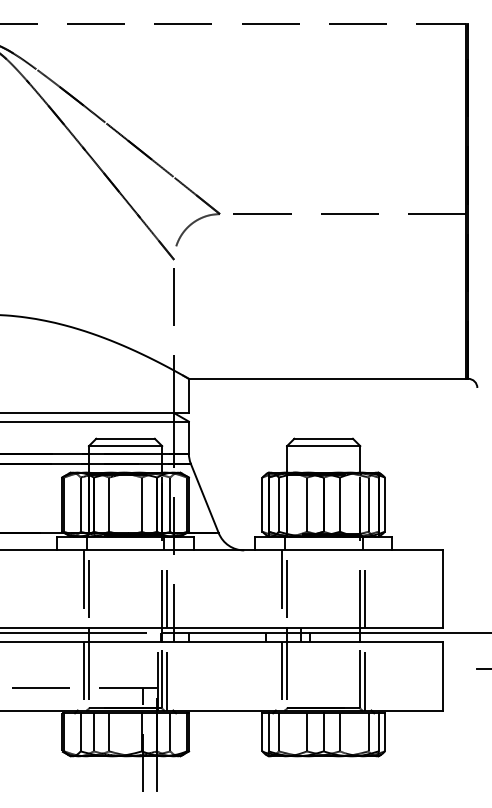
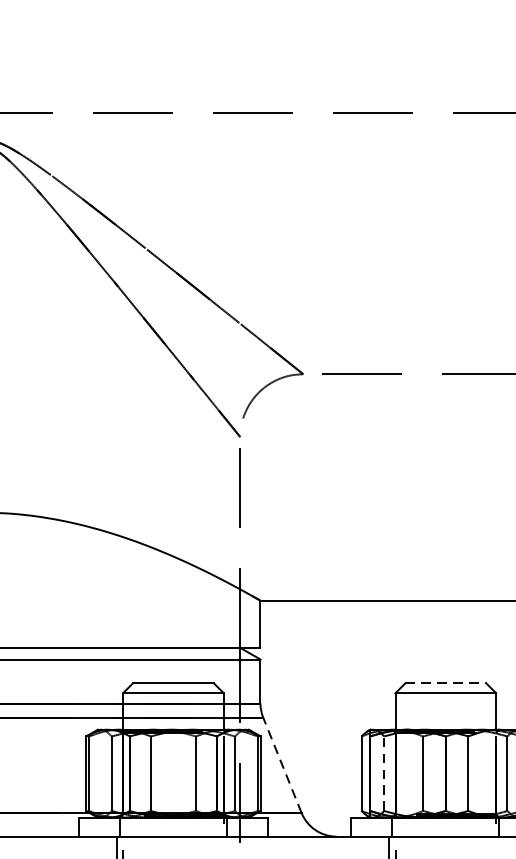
line: (324, 438) -> (446, 682), solid -> dashed
line: (204, 498) -> (281, 765), solid -> dashed
line: (278, 504) -> (383, 773), solid -> dashed

